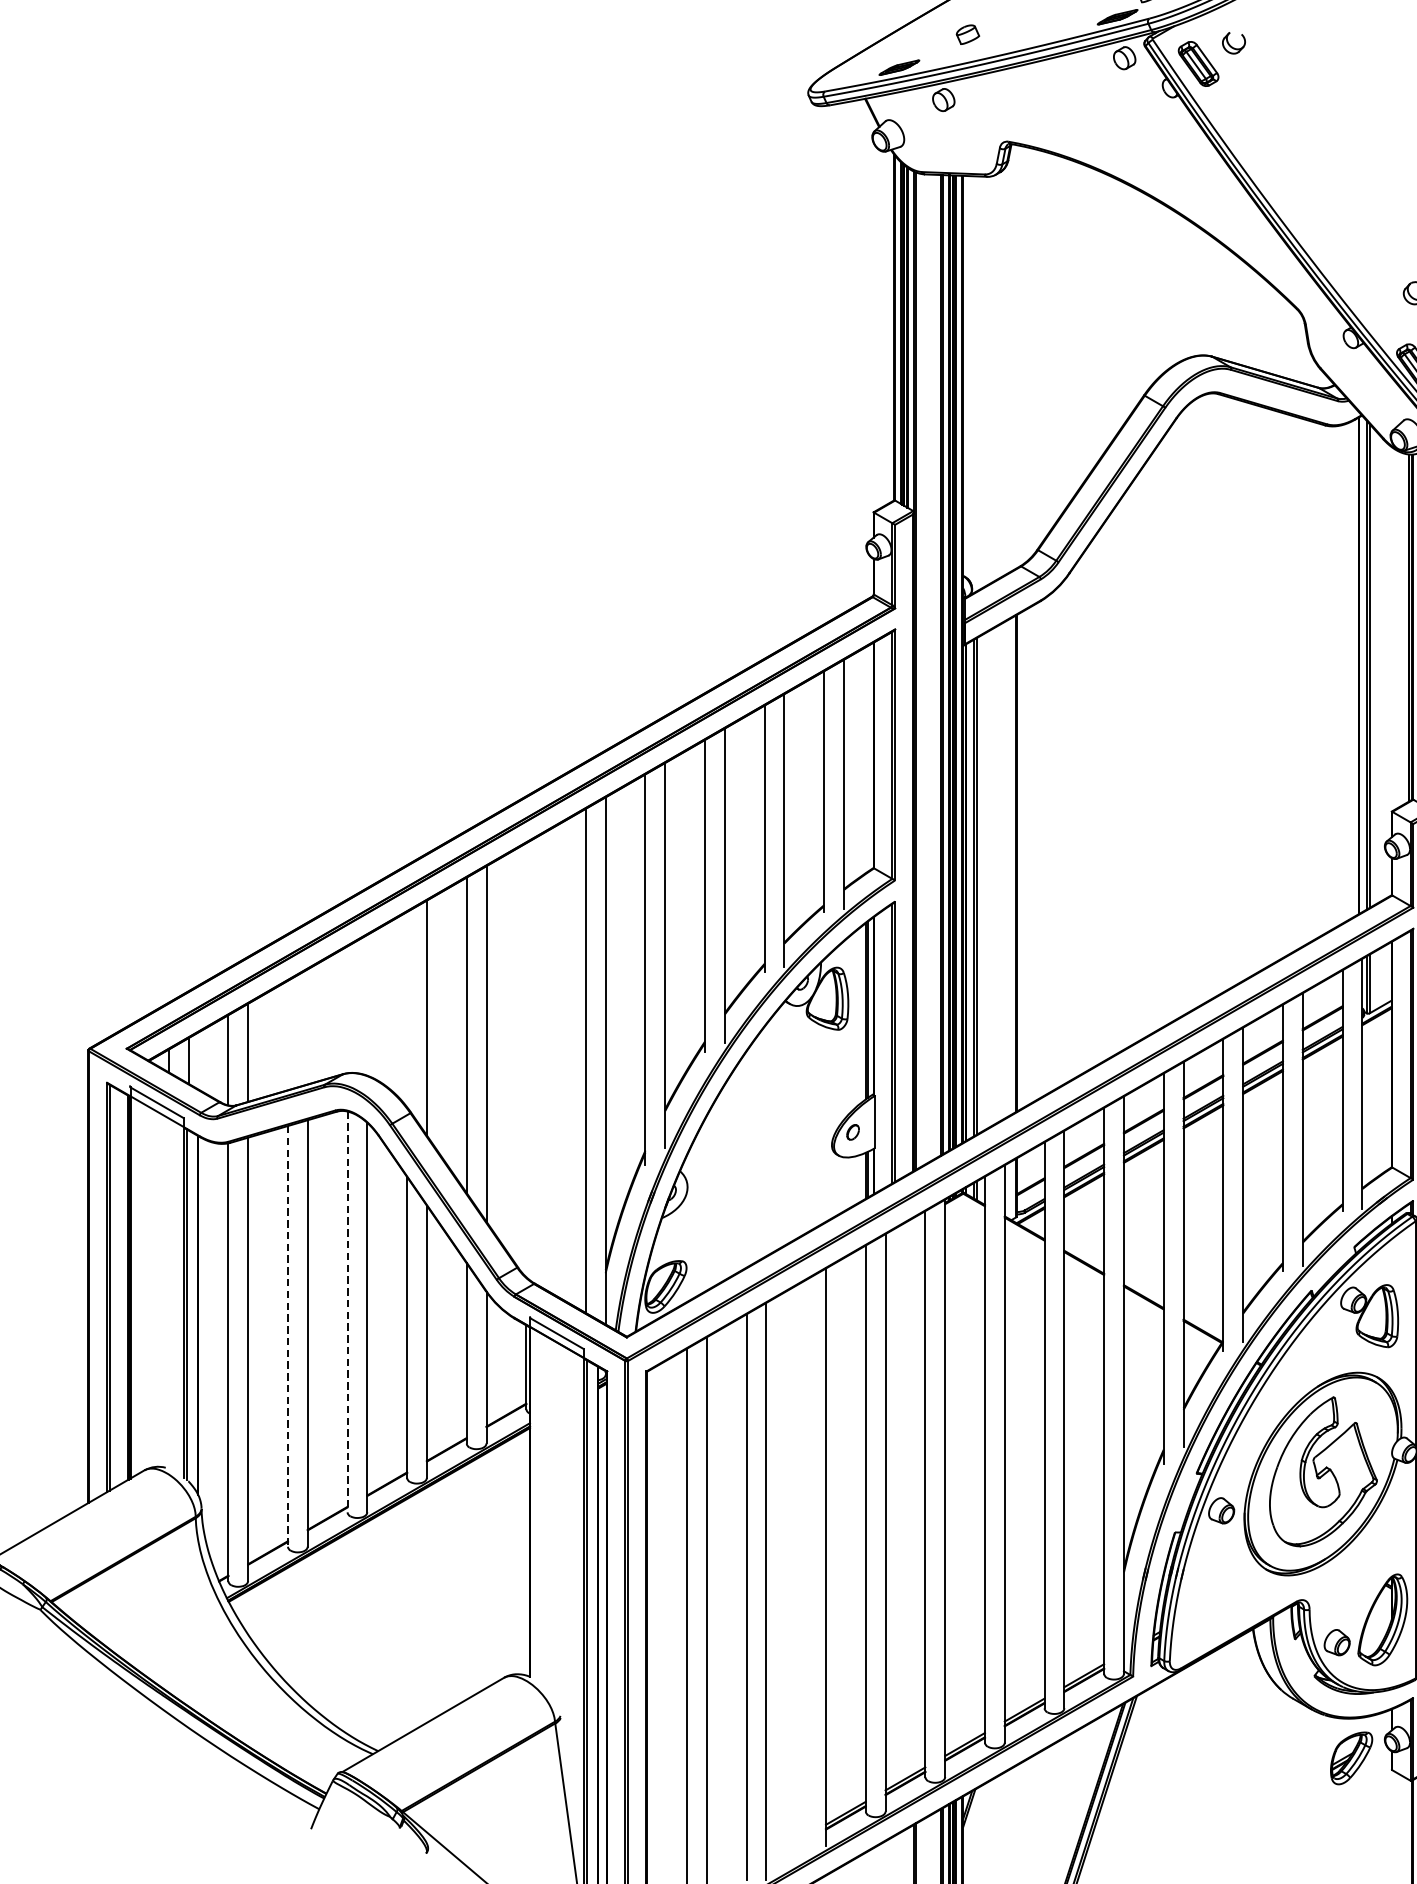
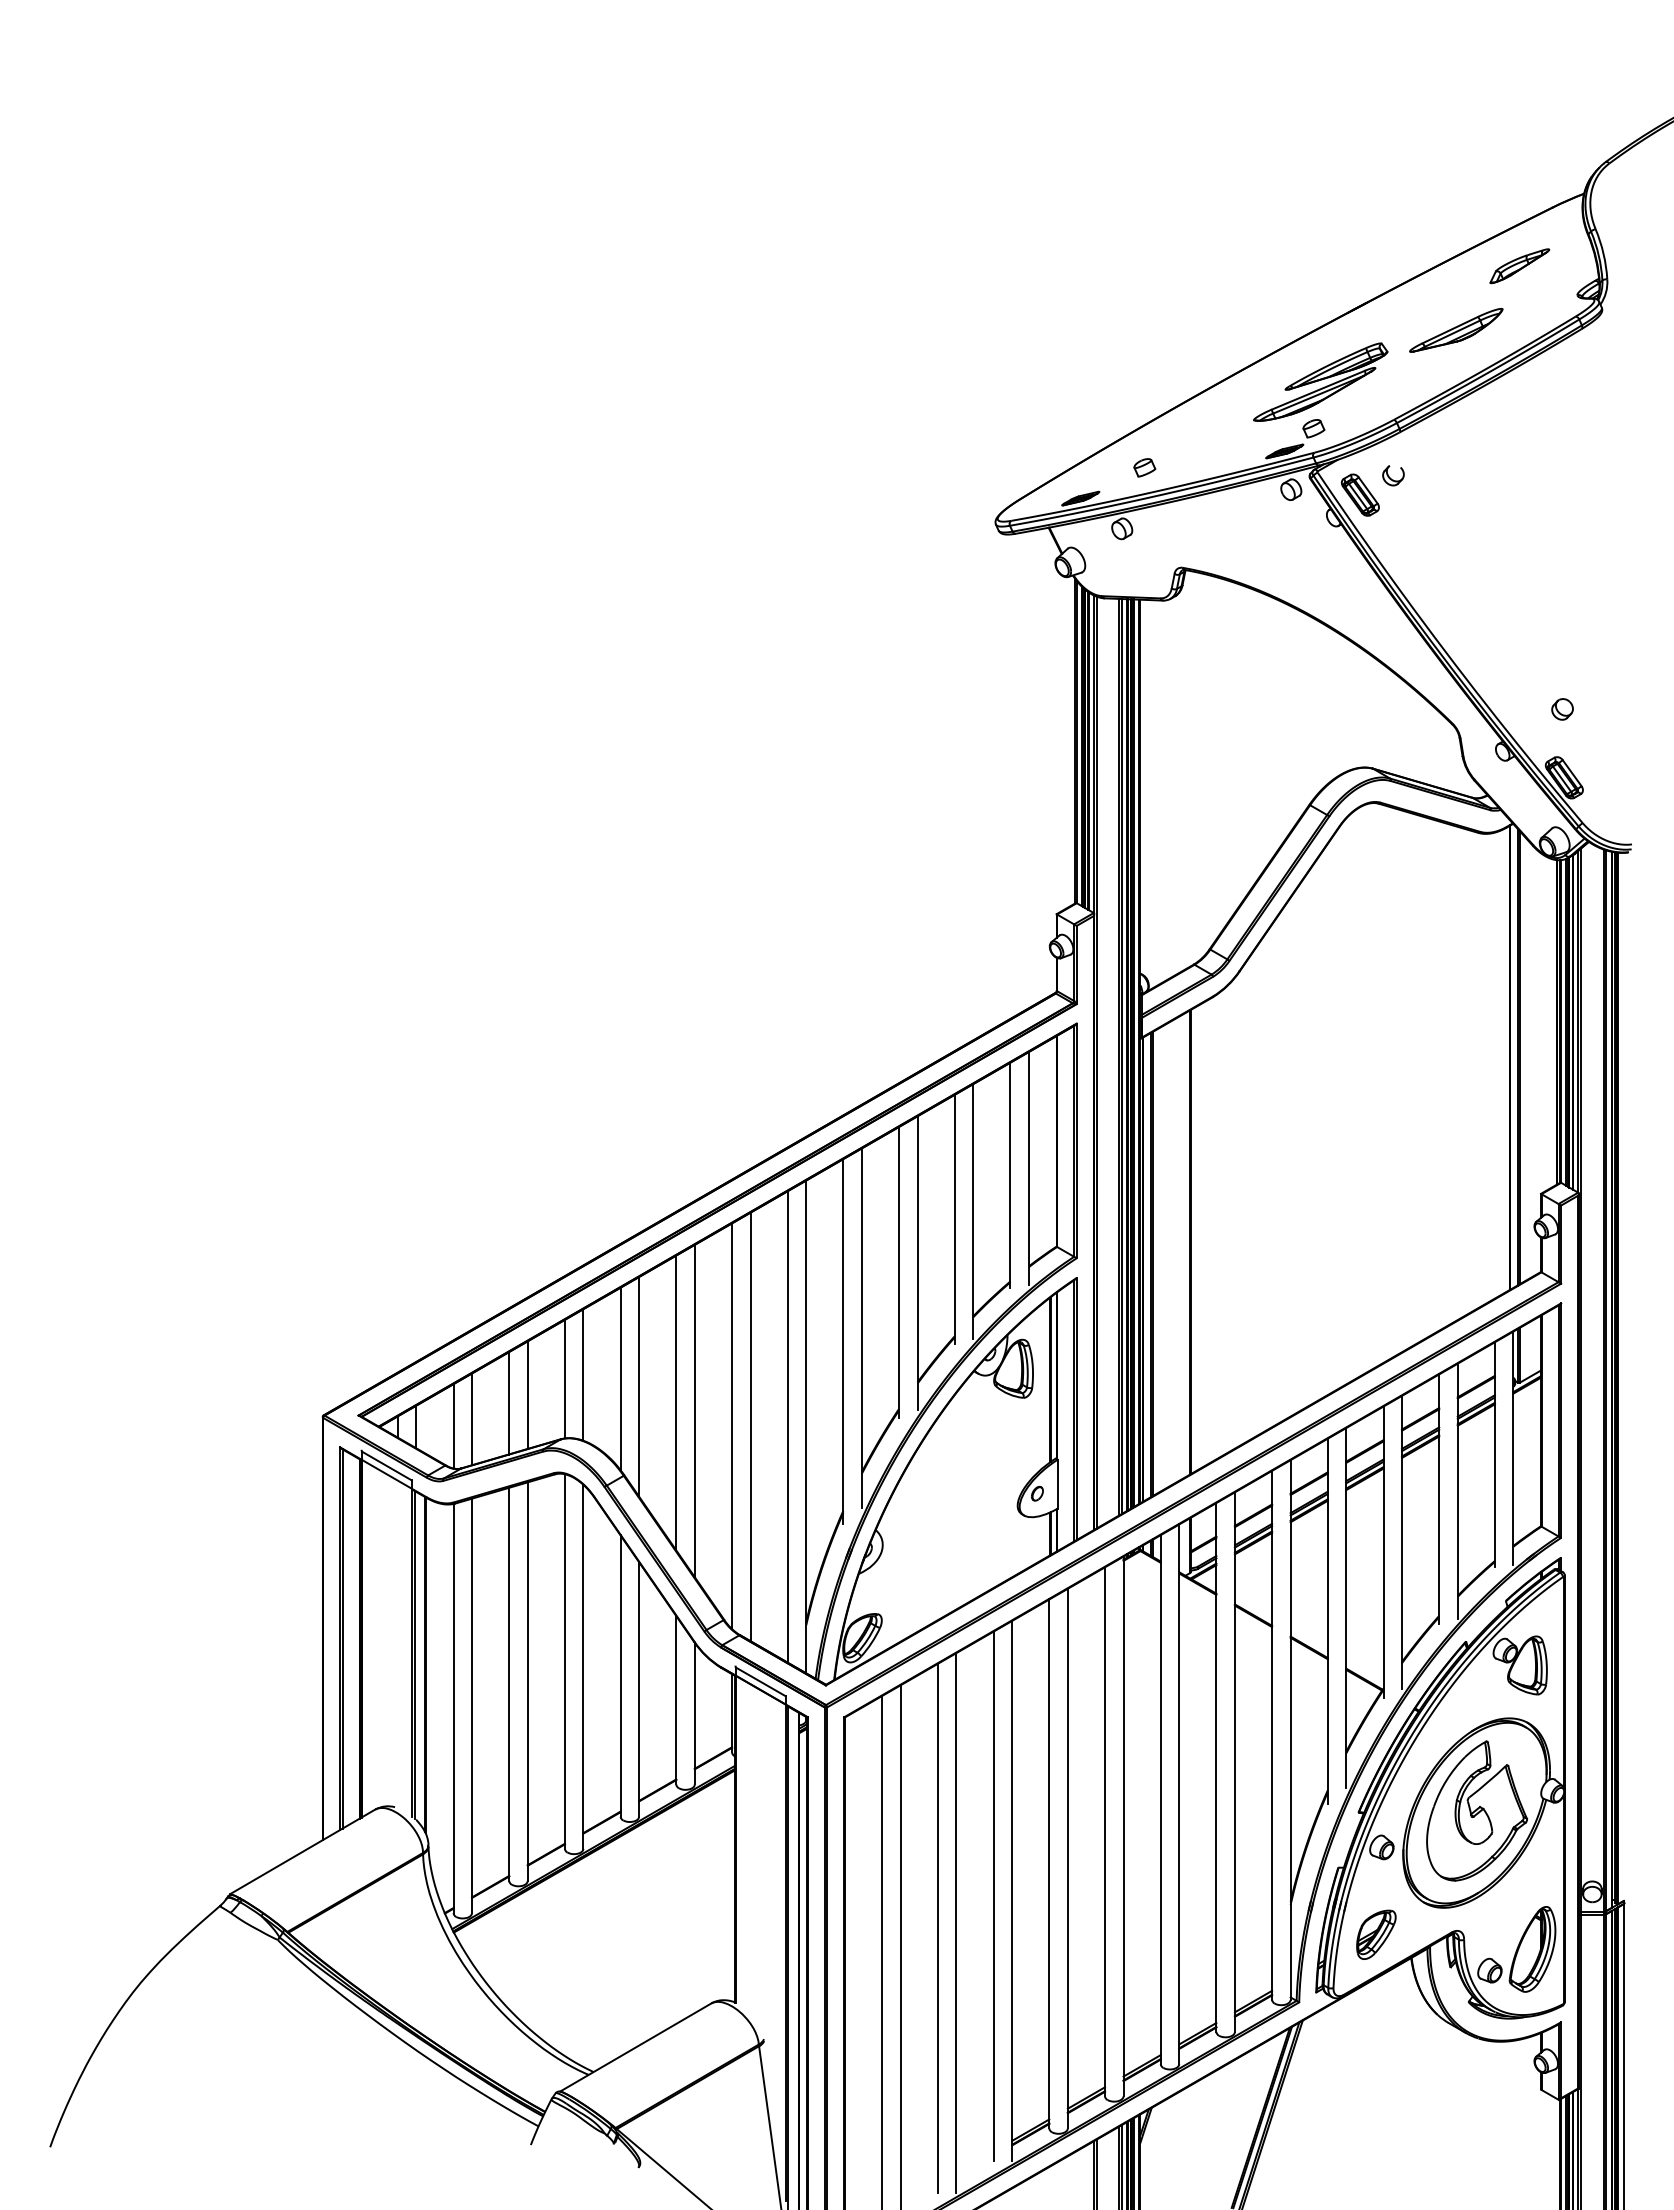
line: (367, 1004) -> (583, 1374), added
line: (347, 1009) -> (564, 1378), added
line: (406, 1009) -> (620, 1378), added
line: (307, 1027) -> (527, 1395), added
line: (288, 1035) -> (509, 1403), added
line: (526, 1059) -> (732, 1425), added
line: (546, 1060) -> (750, 1426), added
line: (347, 1312) -> (564, 1662), dashed -> solid
line: (288, 1336) -> (509, 1684), dashed -> solid
line: (806, 1562) -> (993, 1895), added
part: (1351, 1758) -> (1376, 1934), moved

